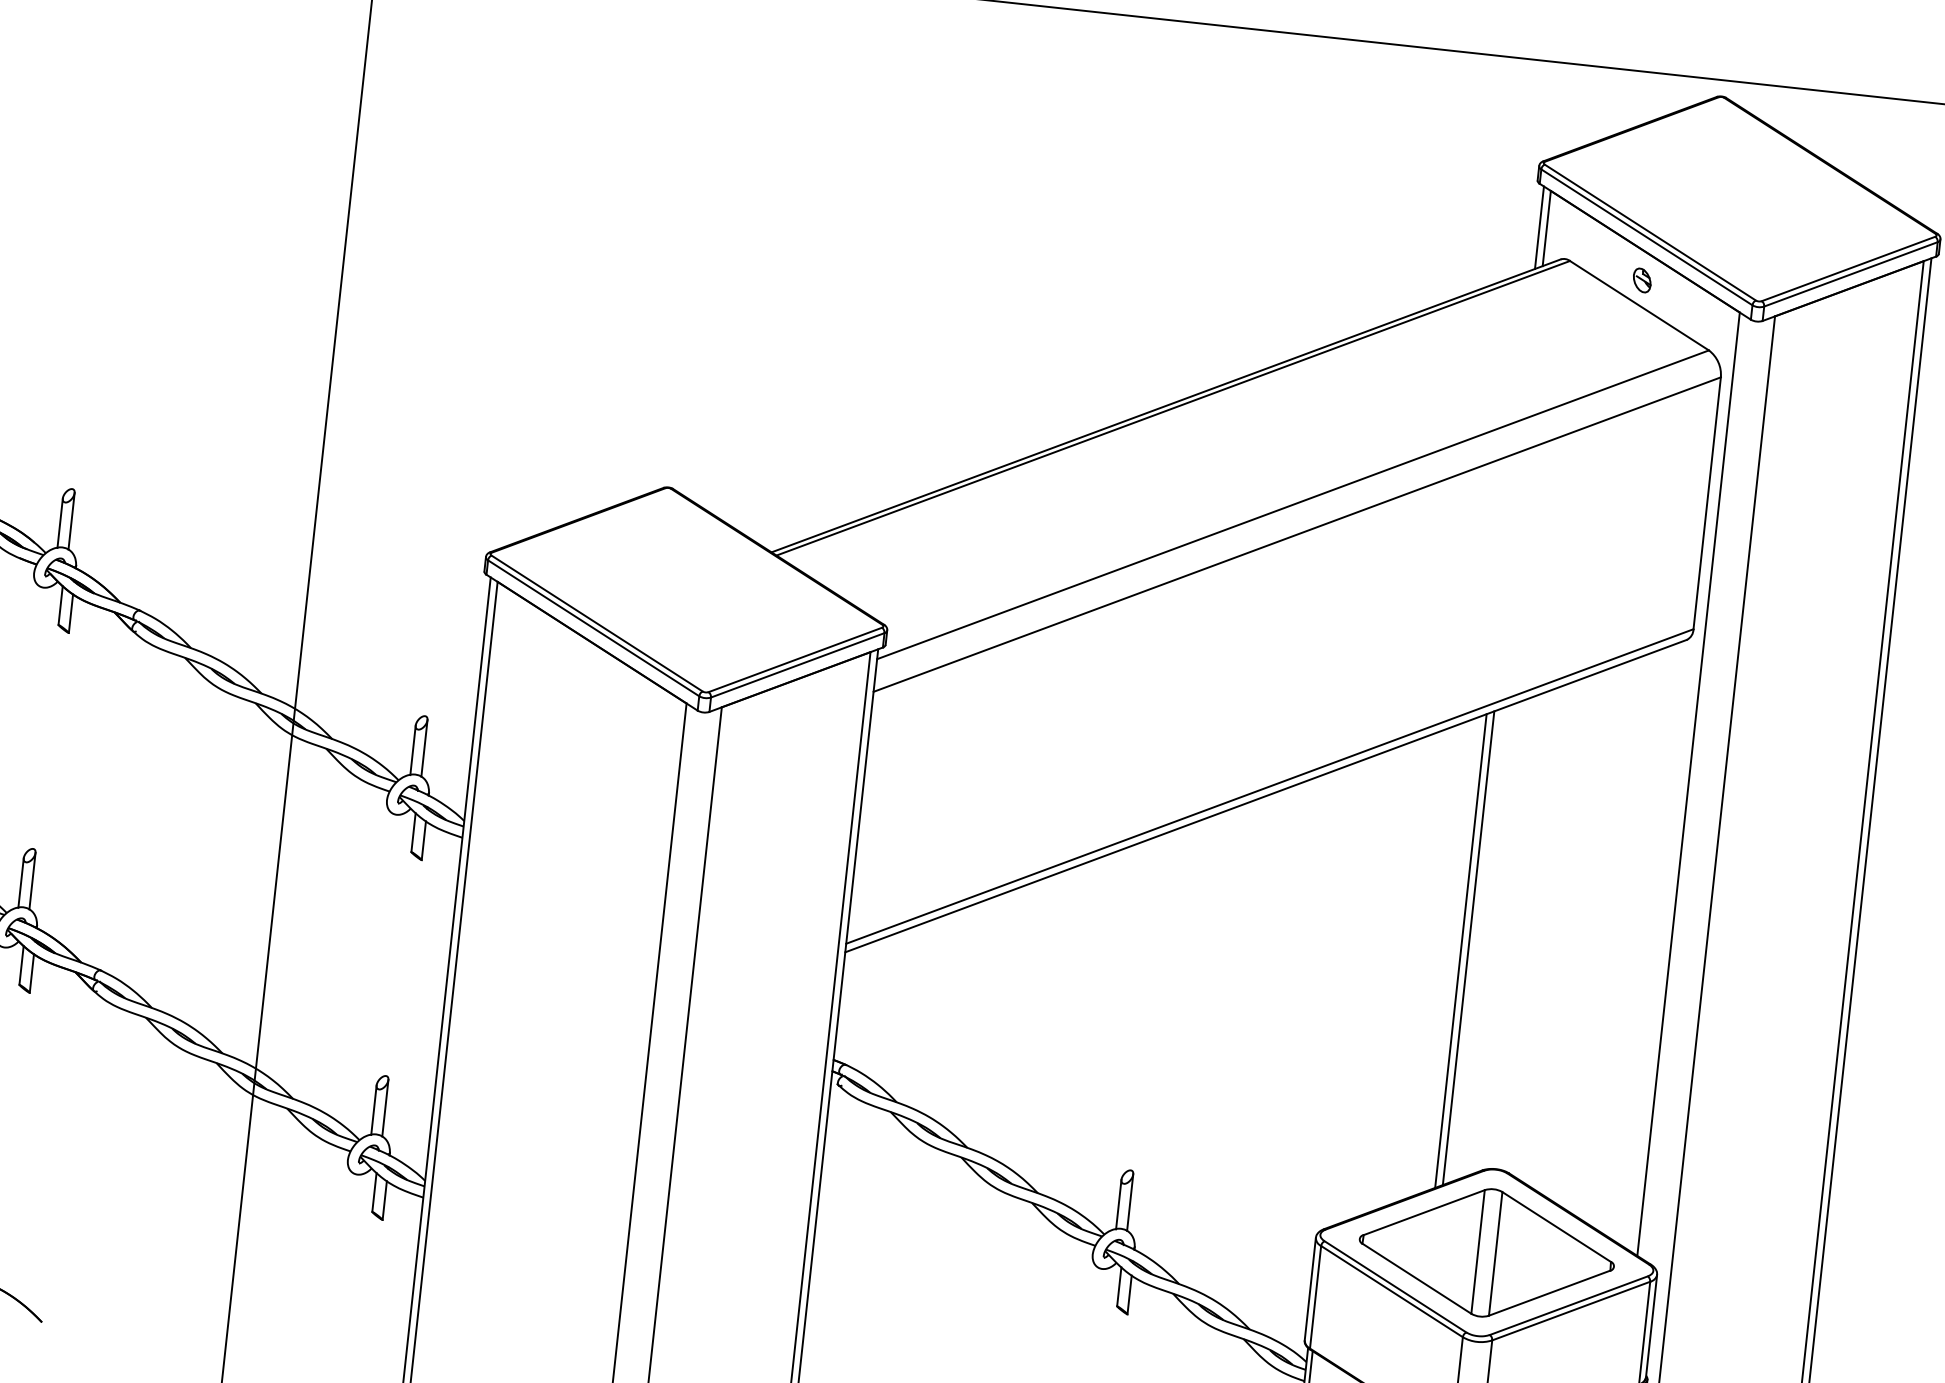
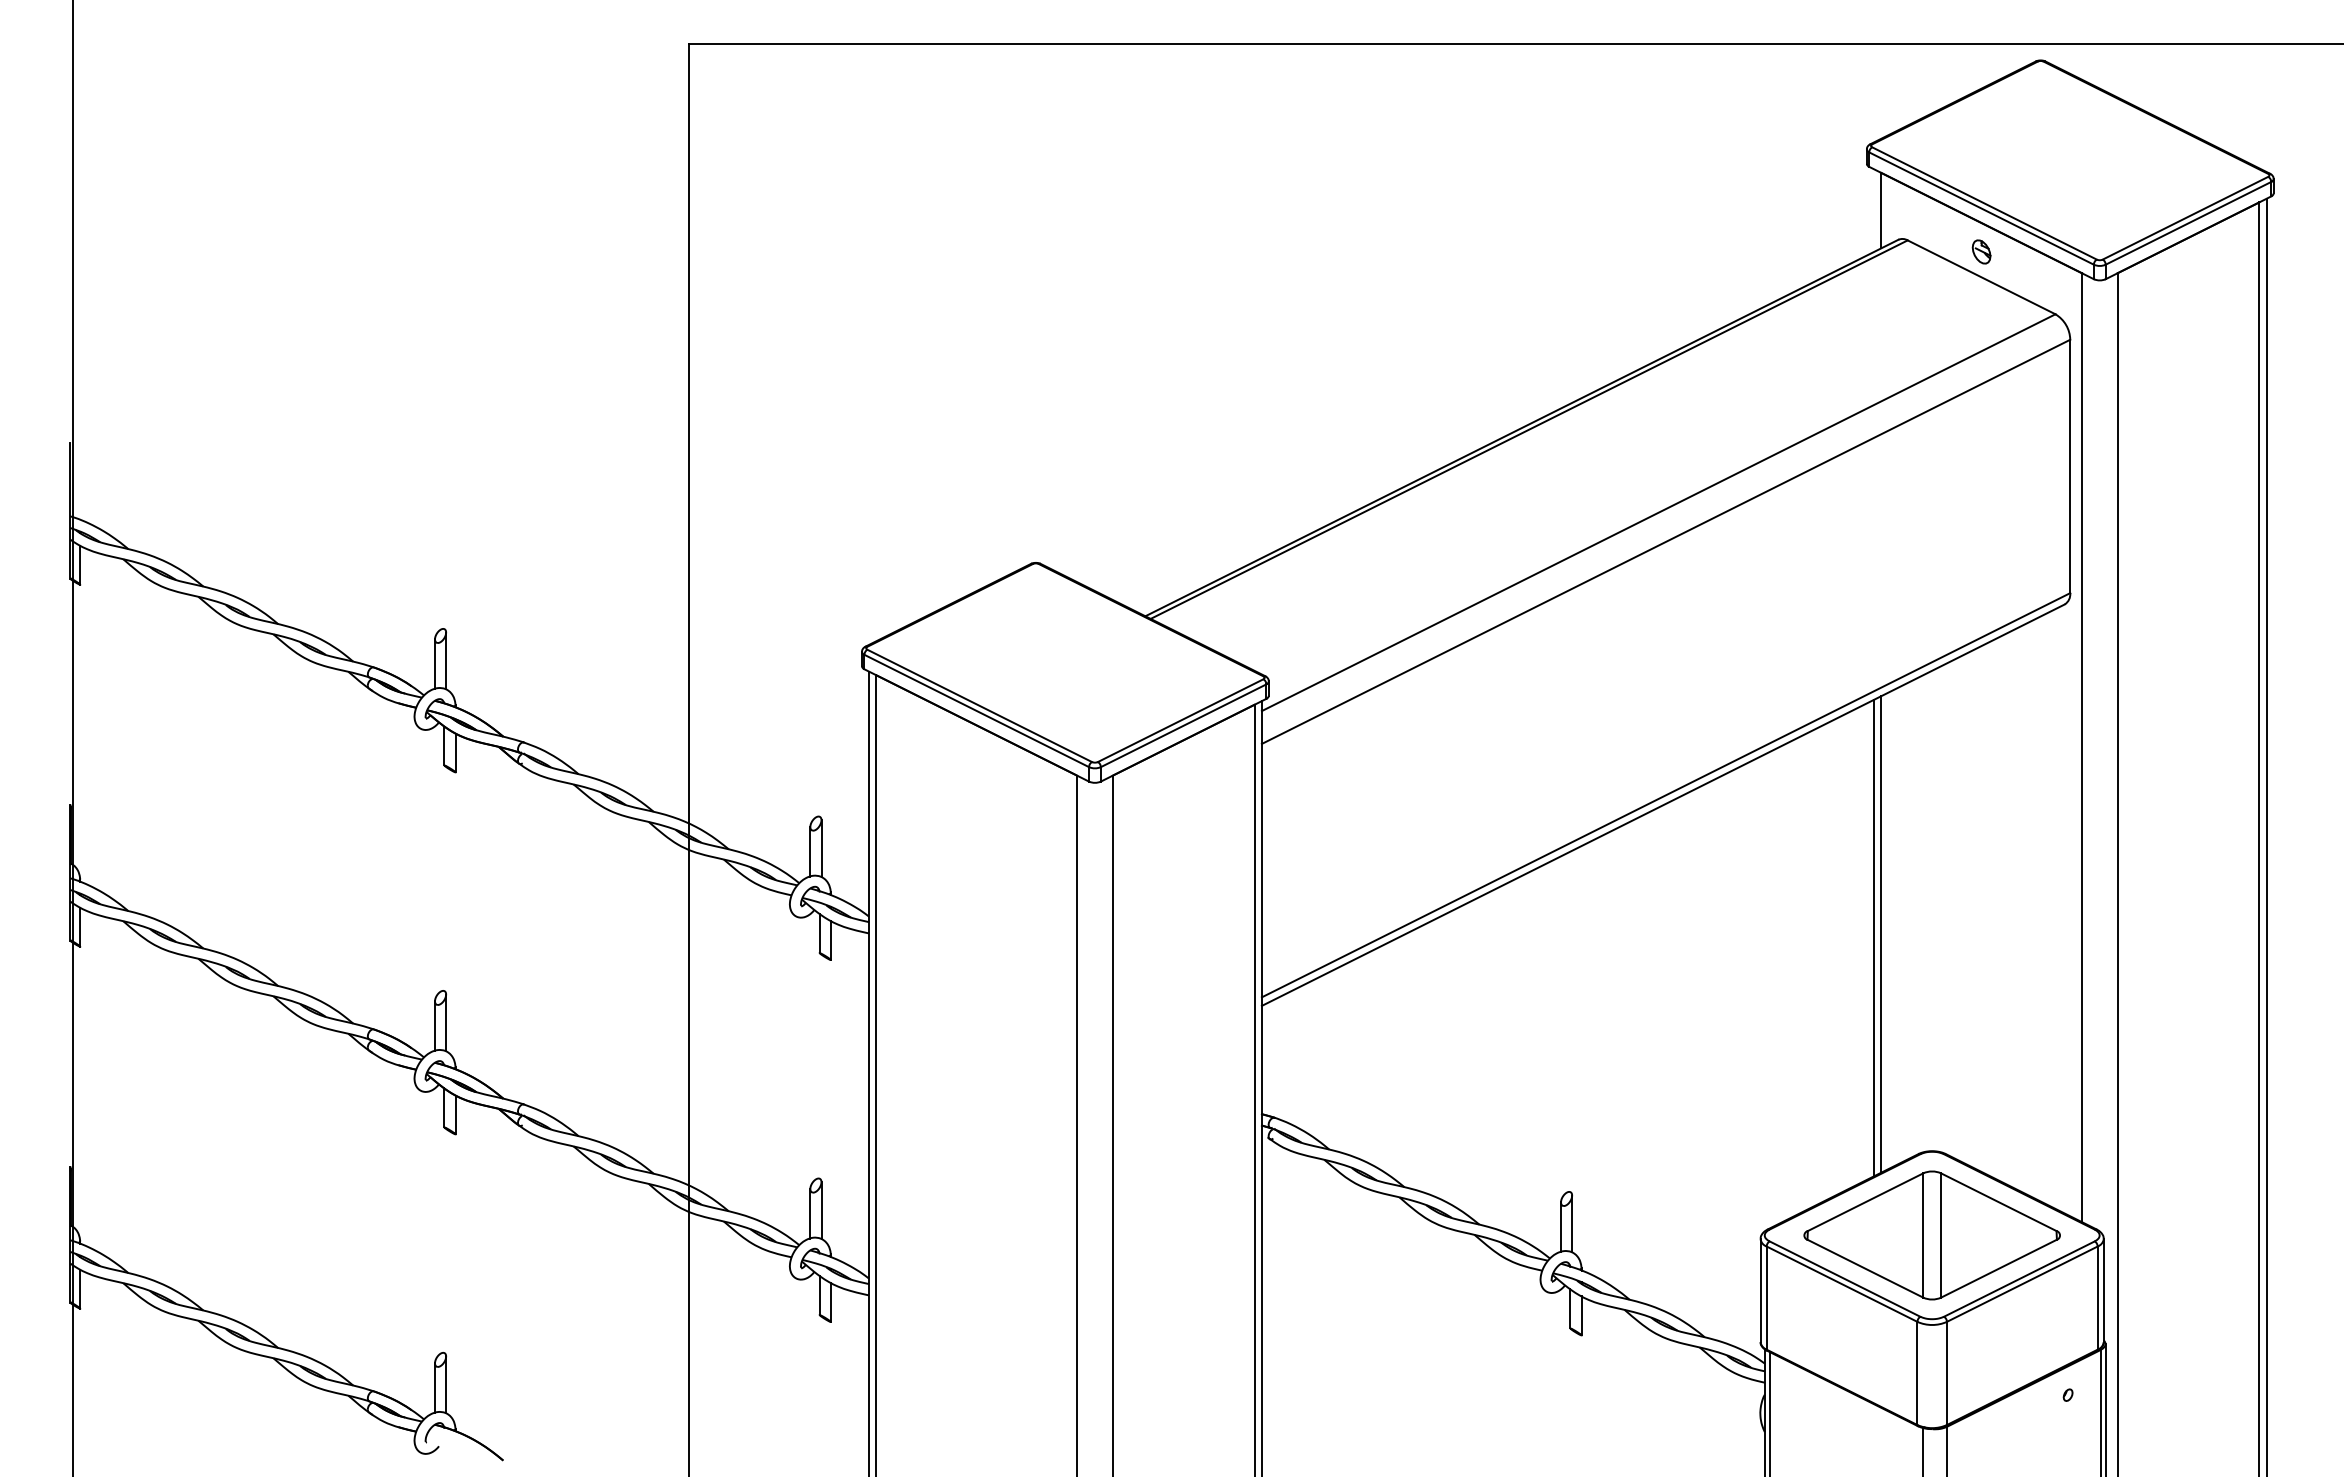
line: (1539, 227) -> (1873, 210), removed

